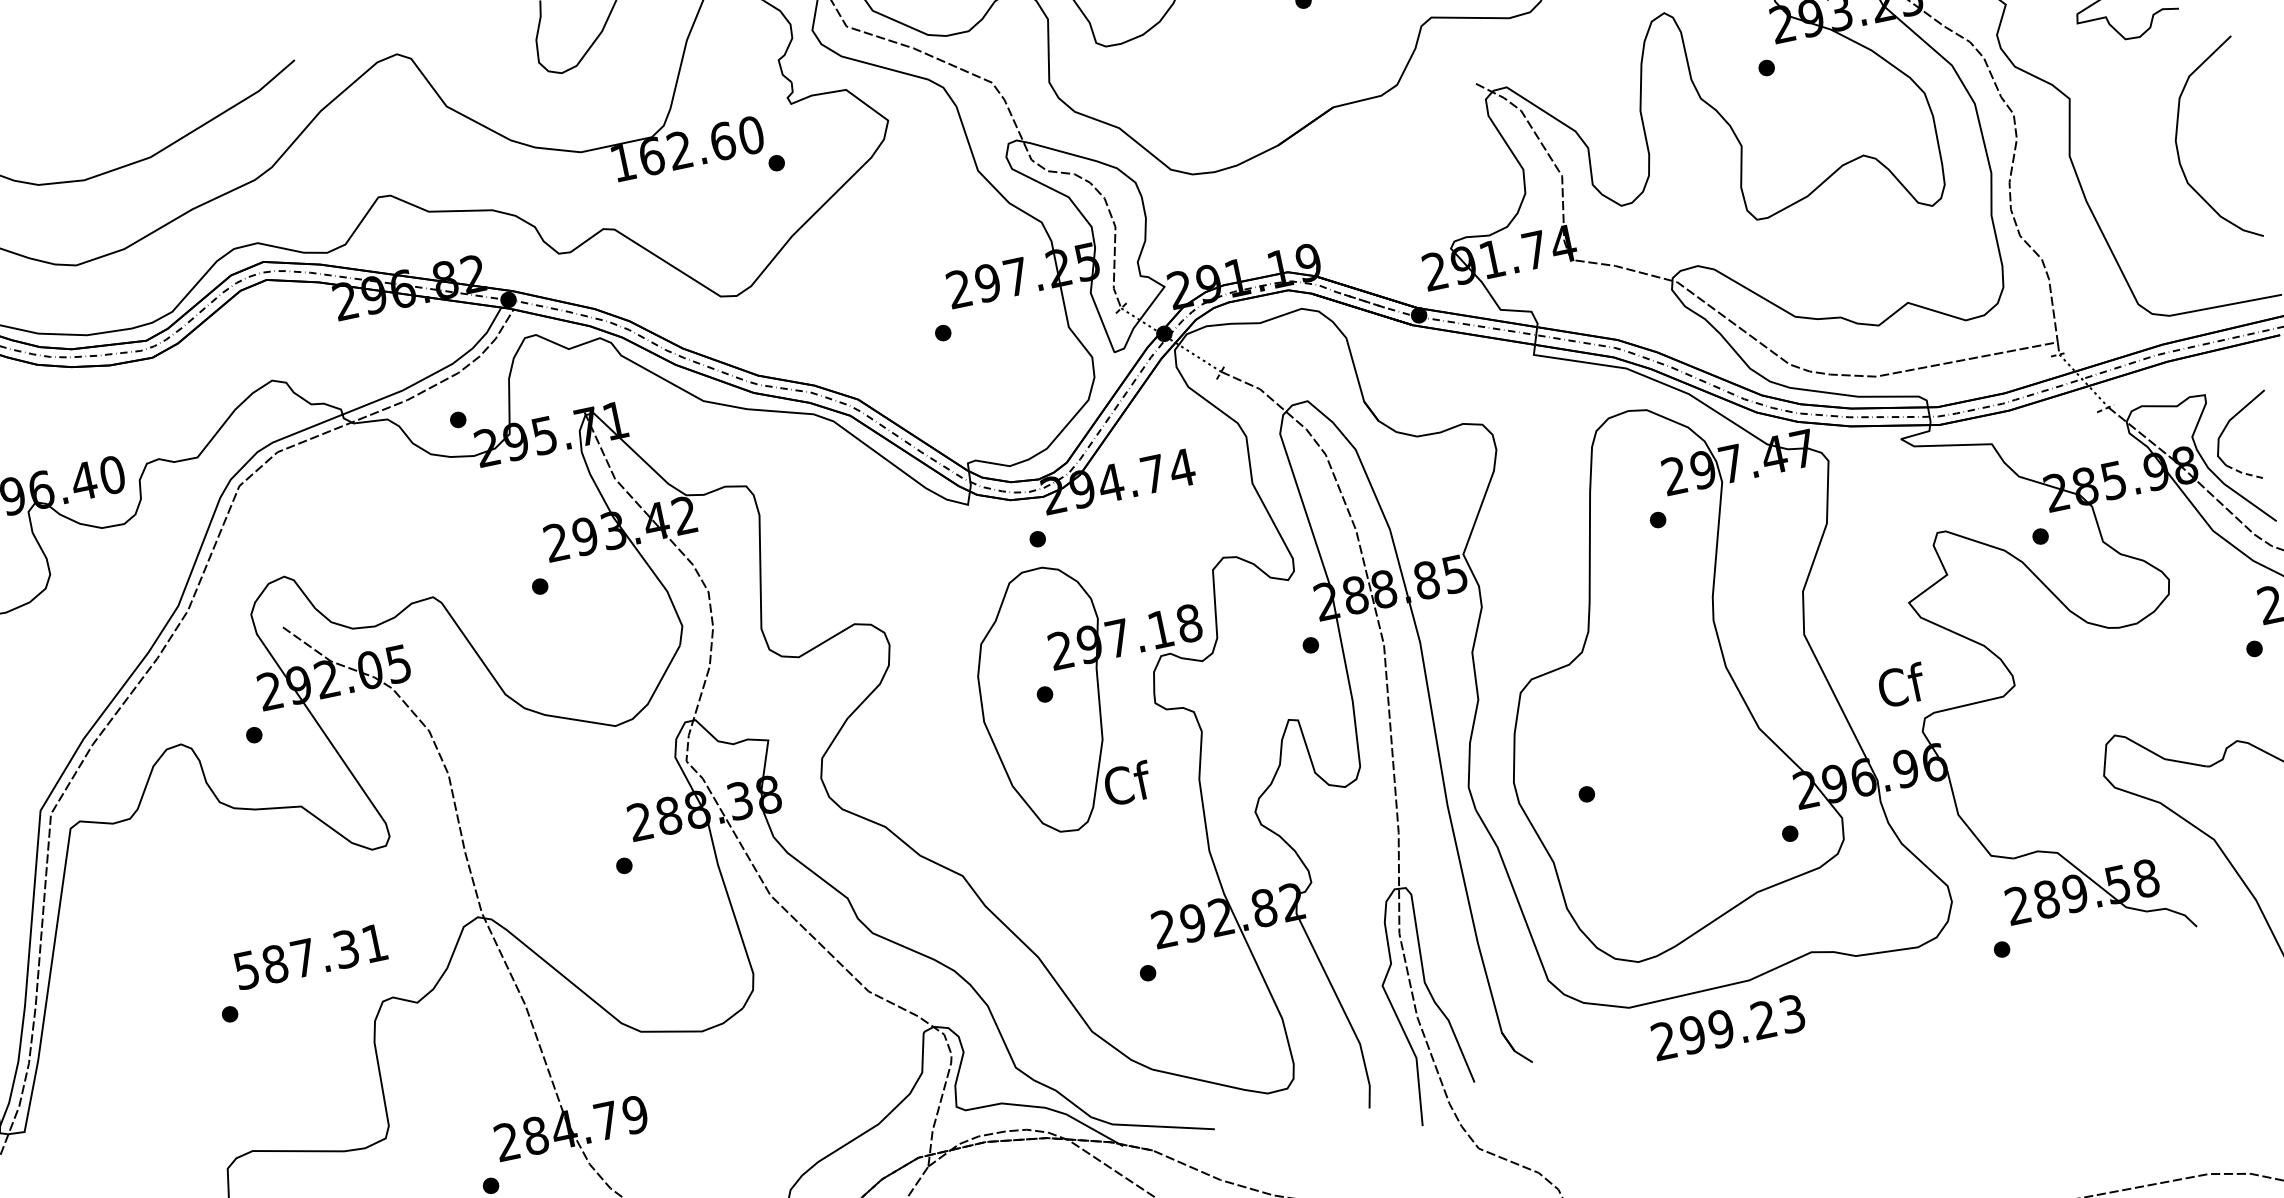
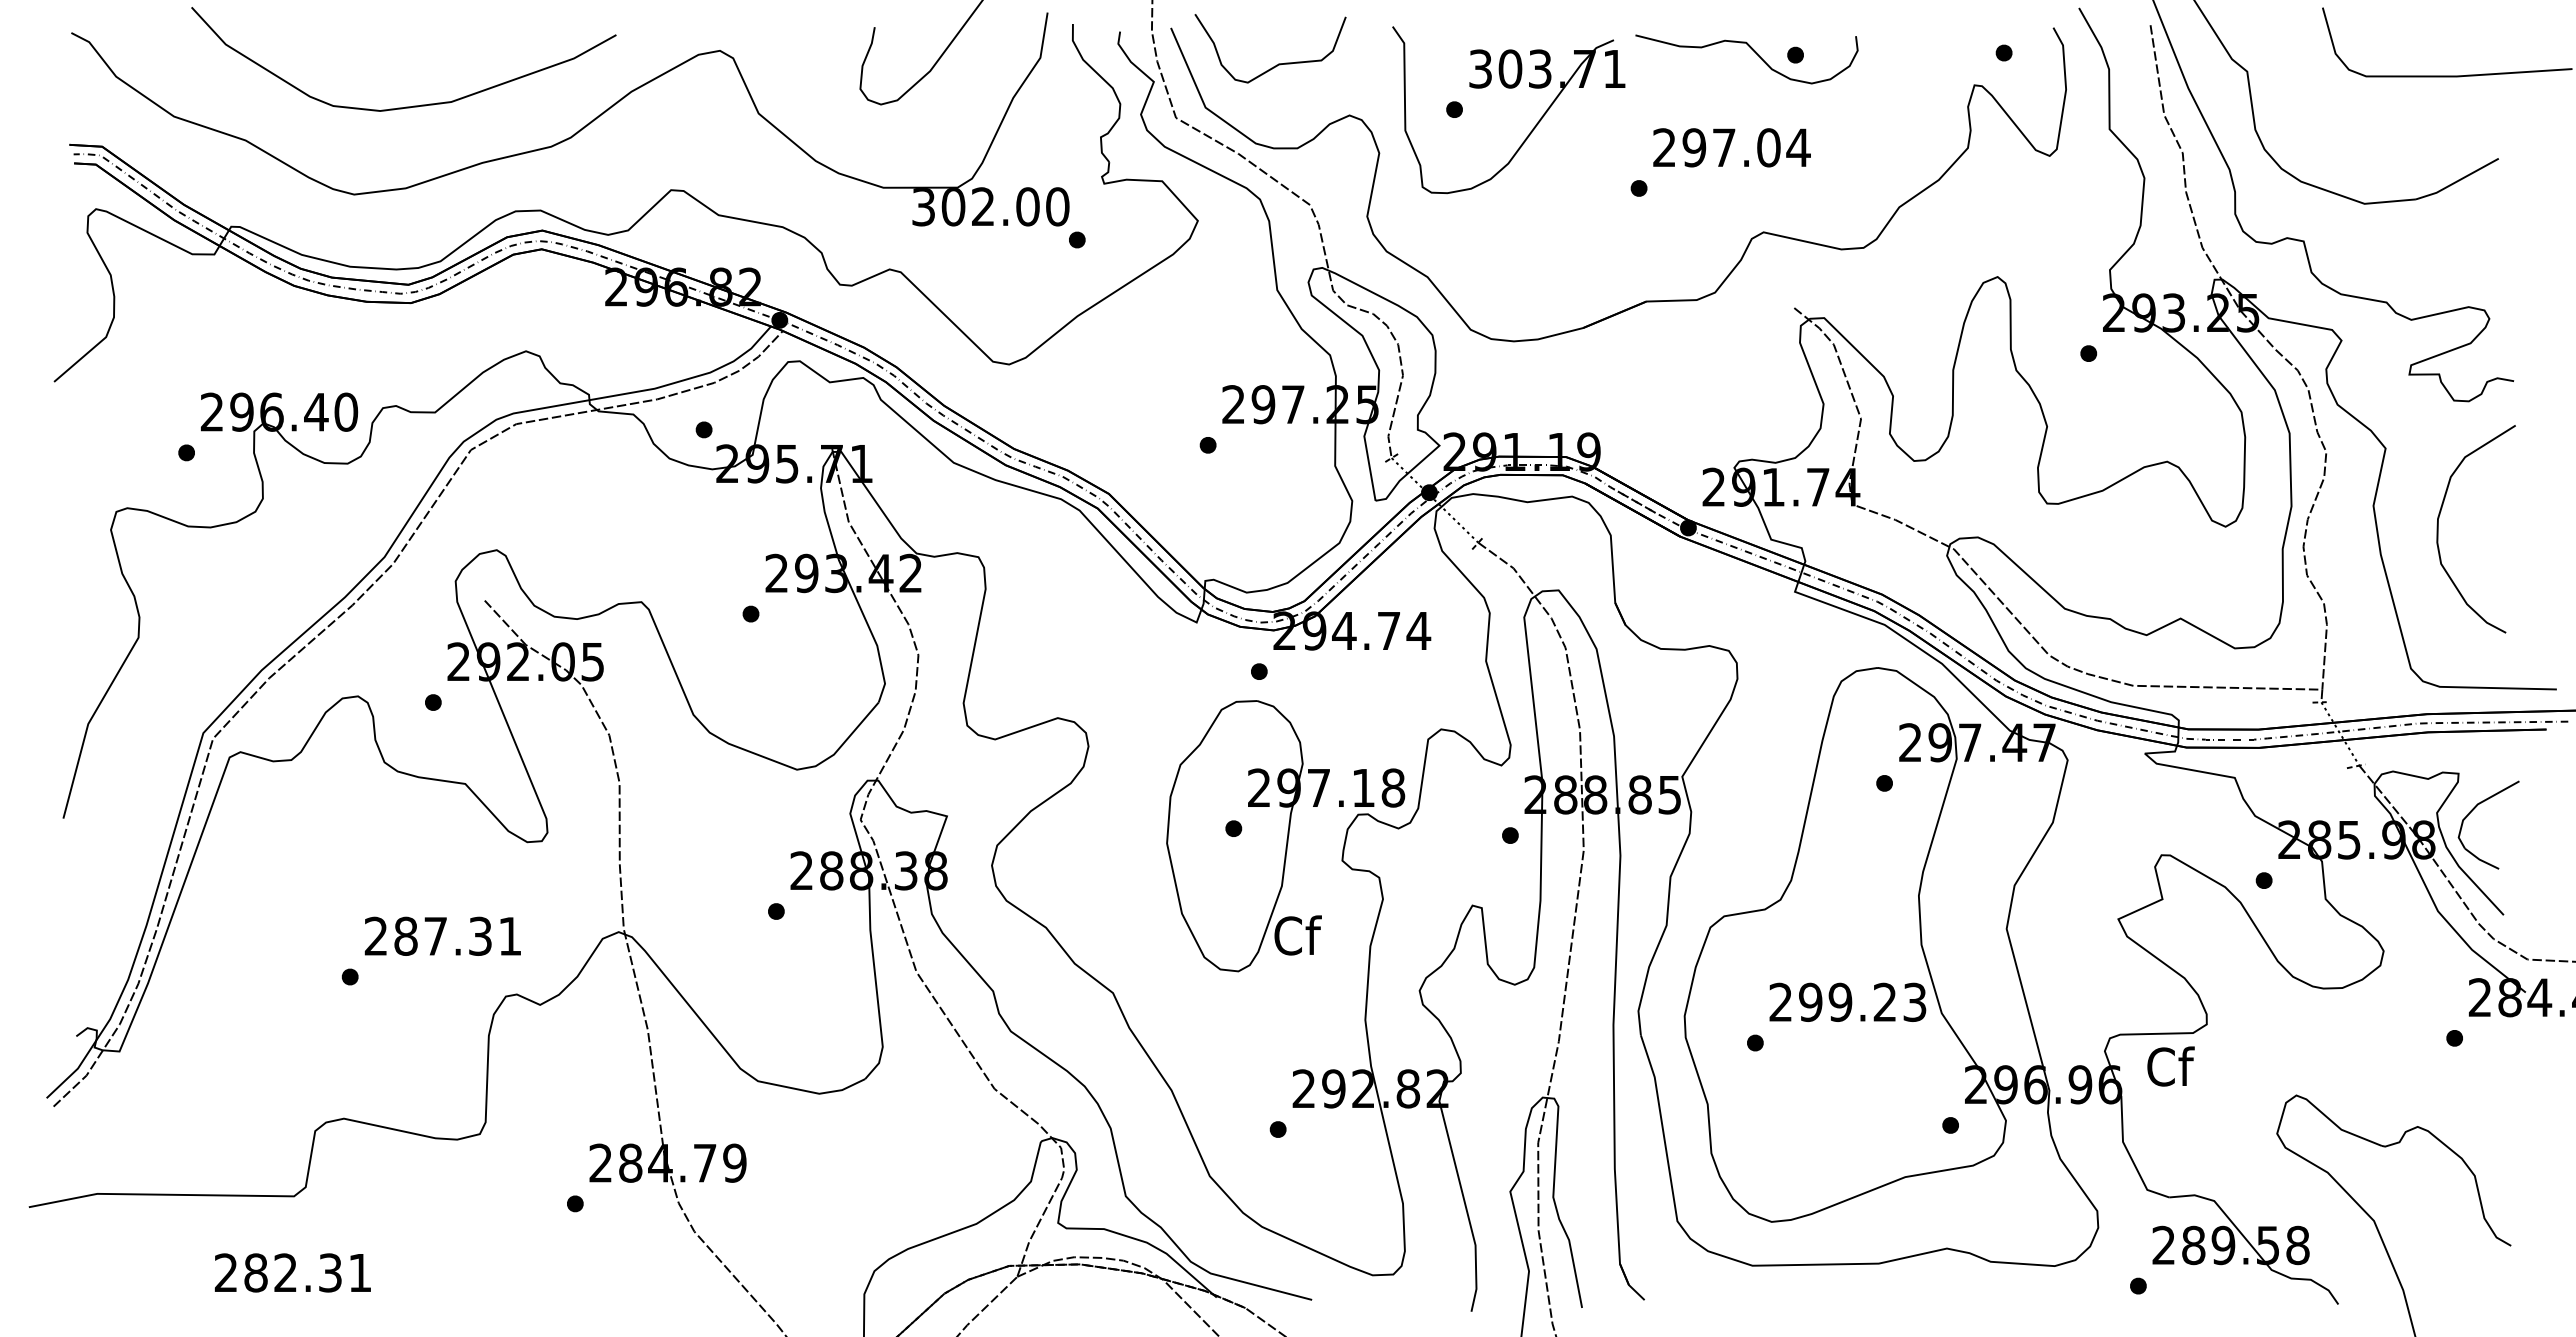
curve: (2178, 150) -> (2438, 529), moved
text: (672, 151) -> (975, 206), 162.60 -> 302.00
line: (2243, 472) -> (2480, 859), dashed -> solid
text: (1901, 685) -> (2170, 1066), moved
text: (245, 969) -> (375, 935), 587.31 -> 287.31
text: (1727, 1026) -> (1847, 1001), moved

